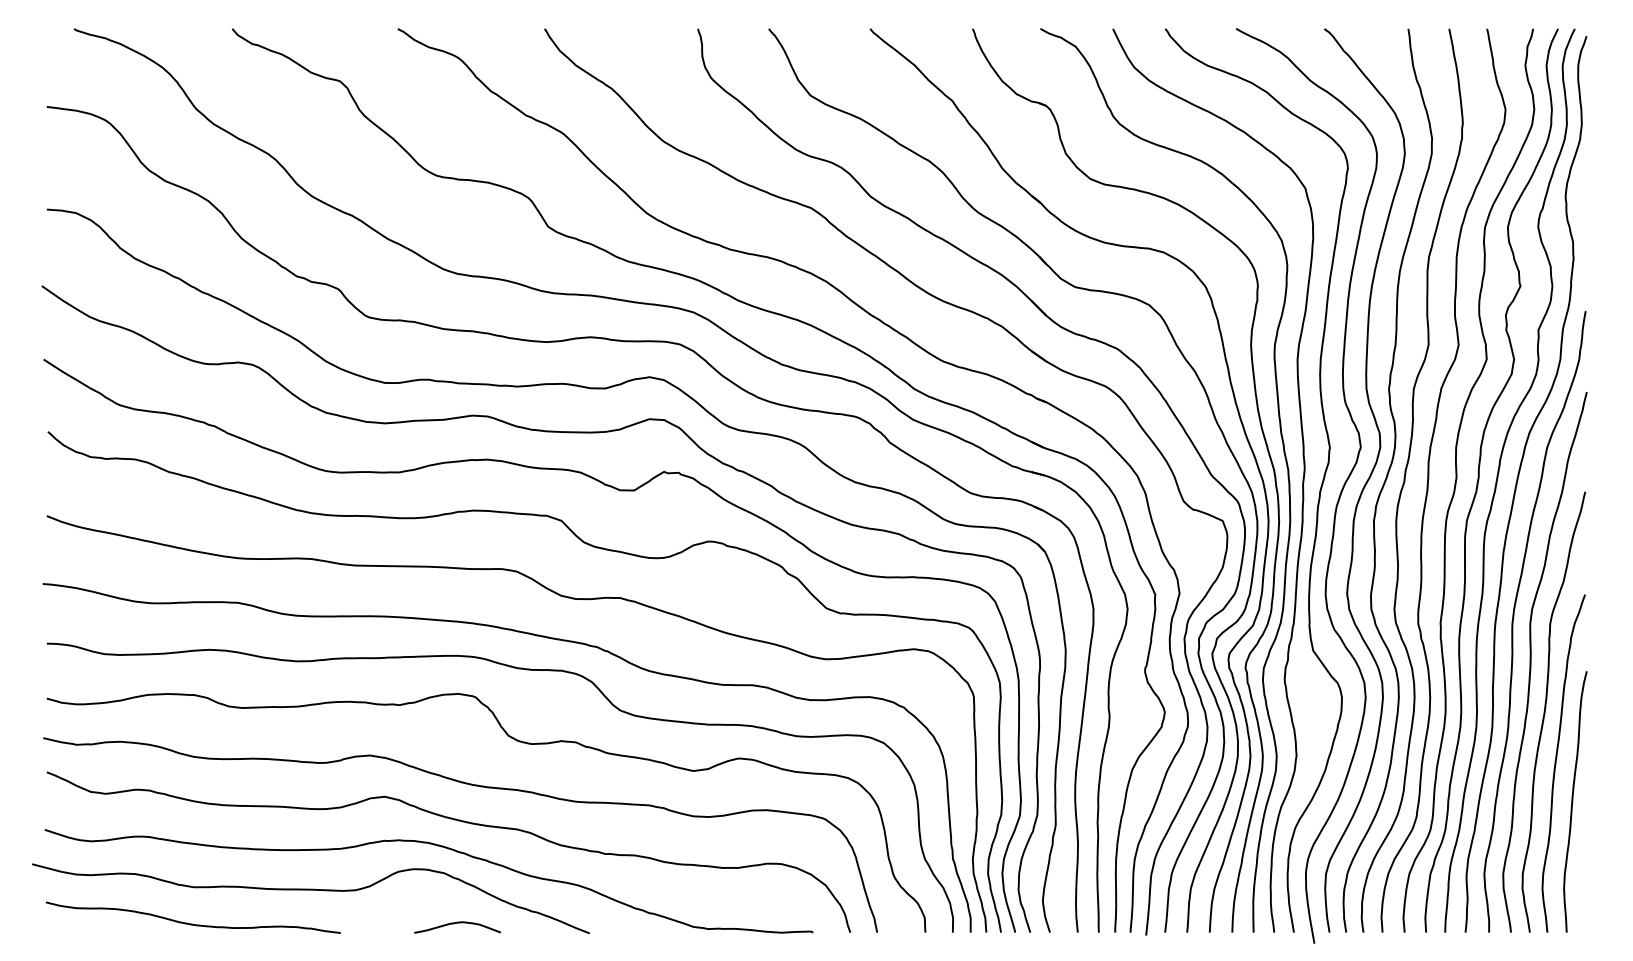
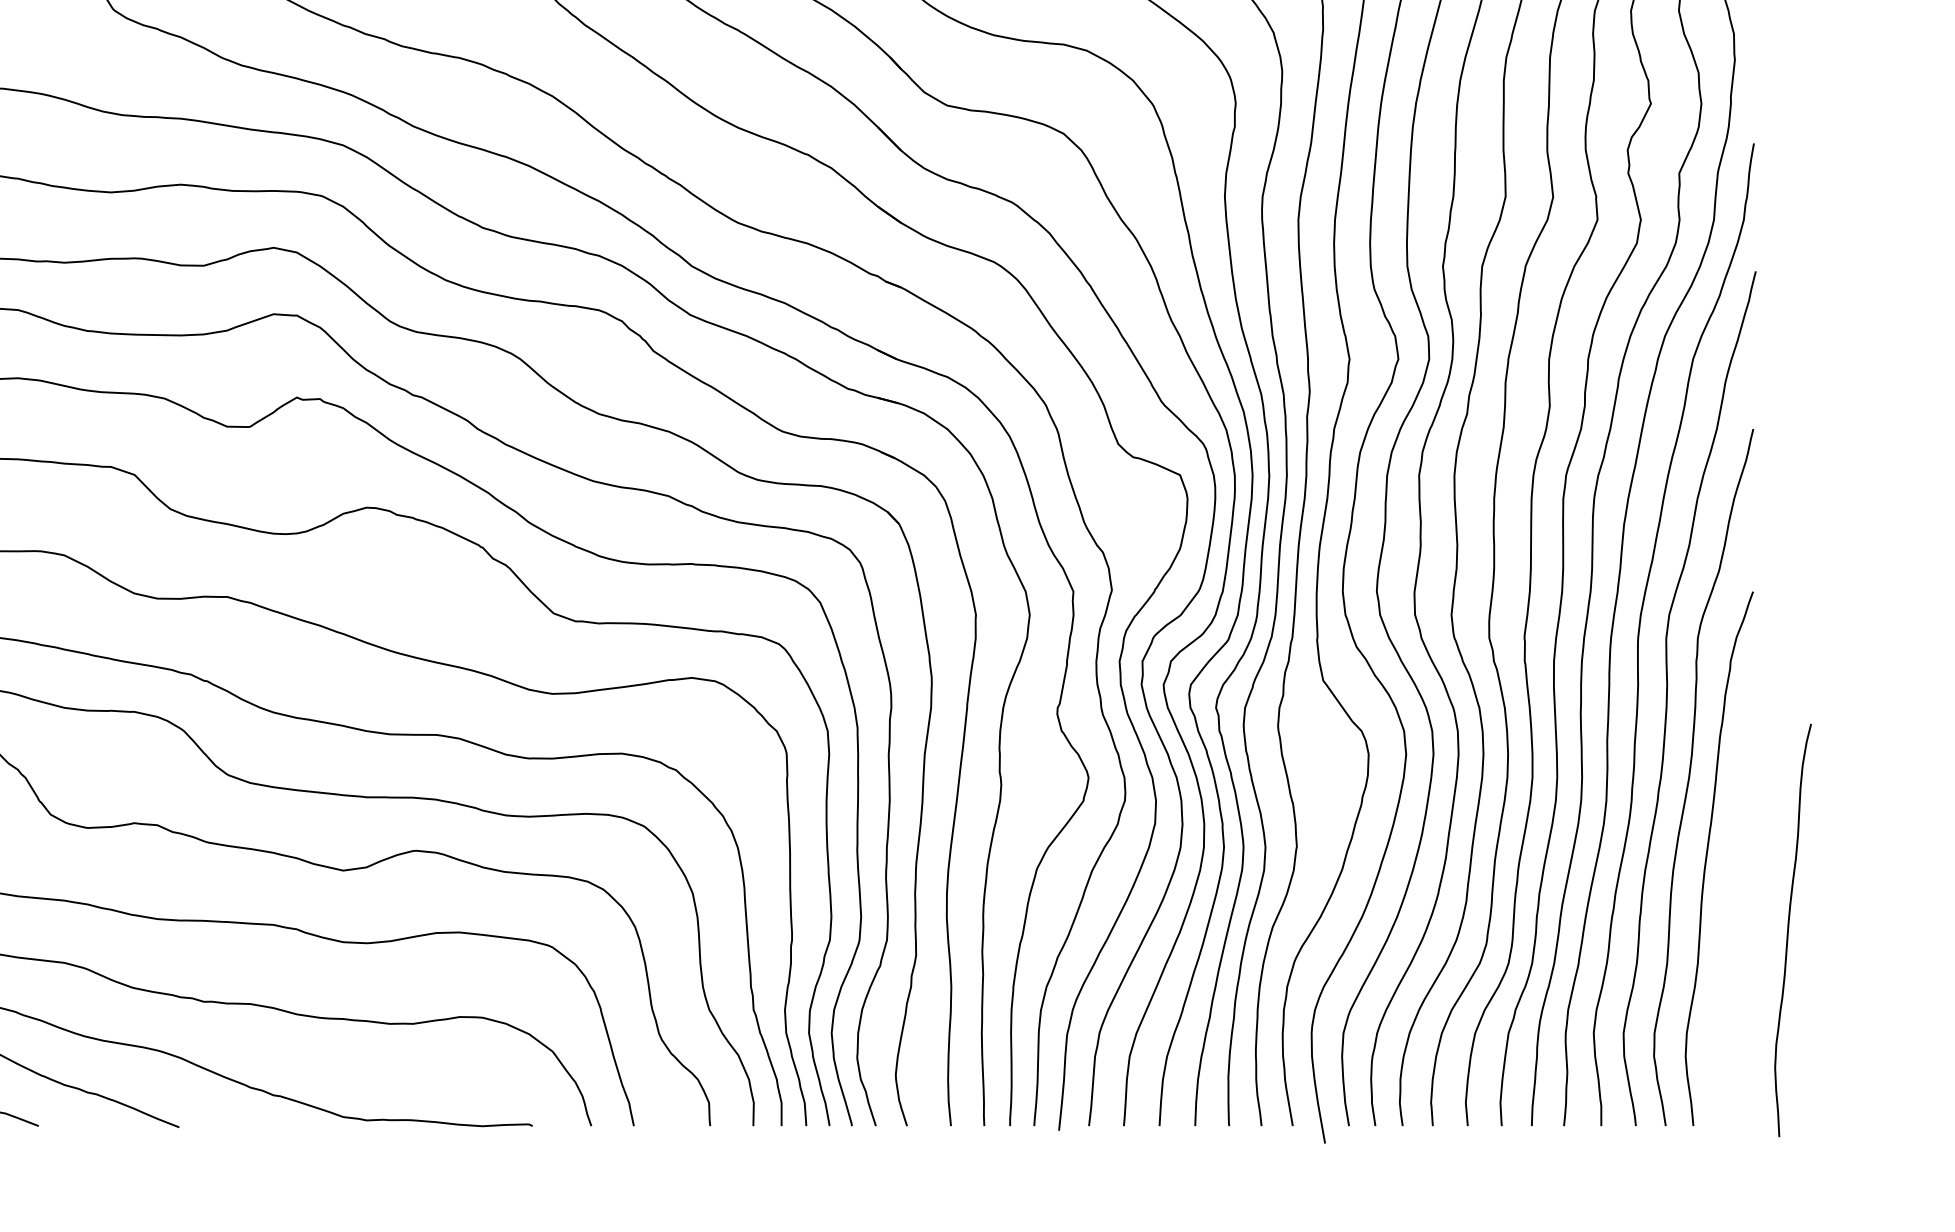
curve: (1573, 801) -> (1790, 929), moved

